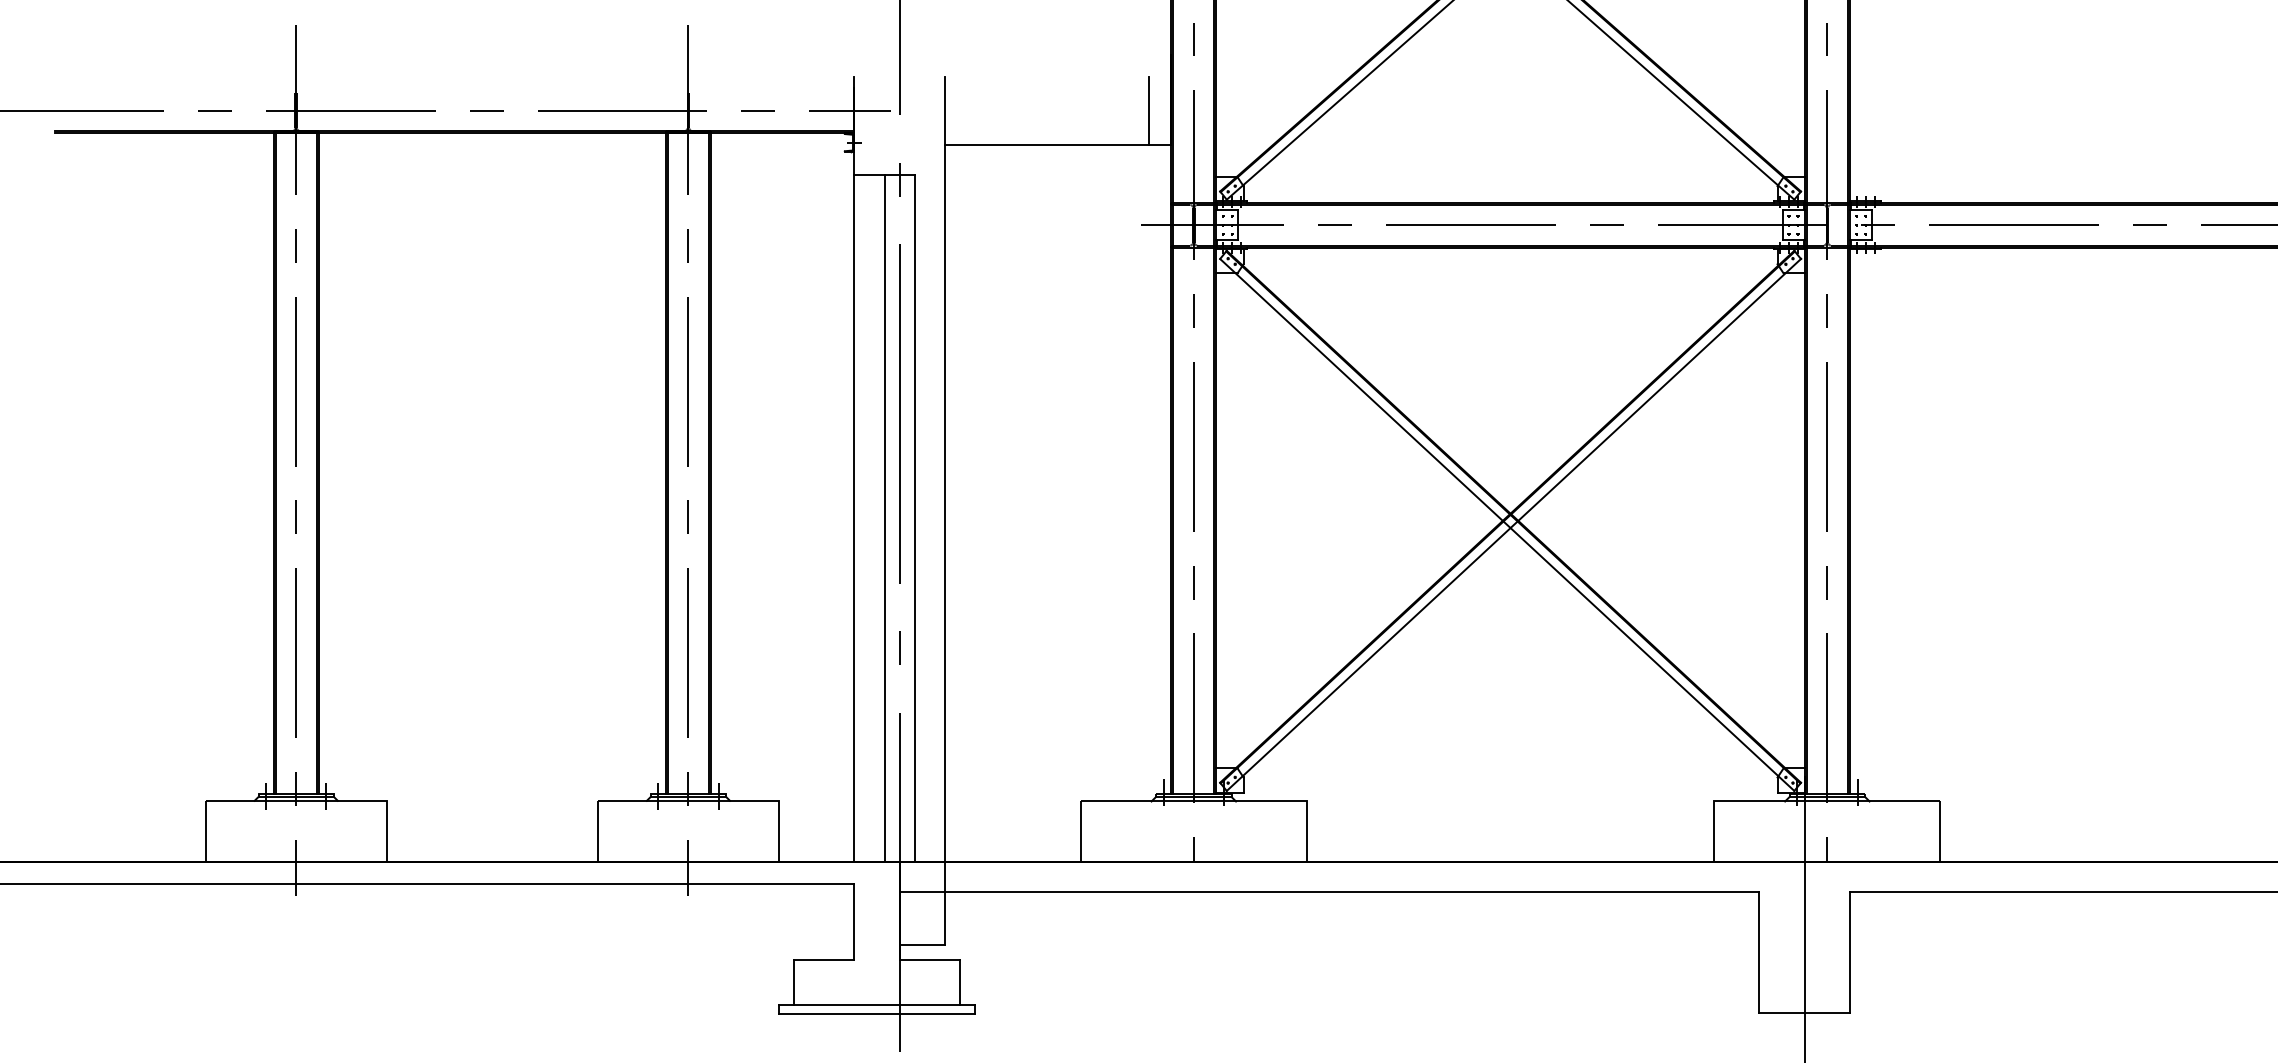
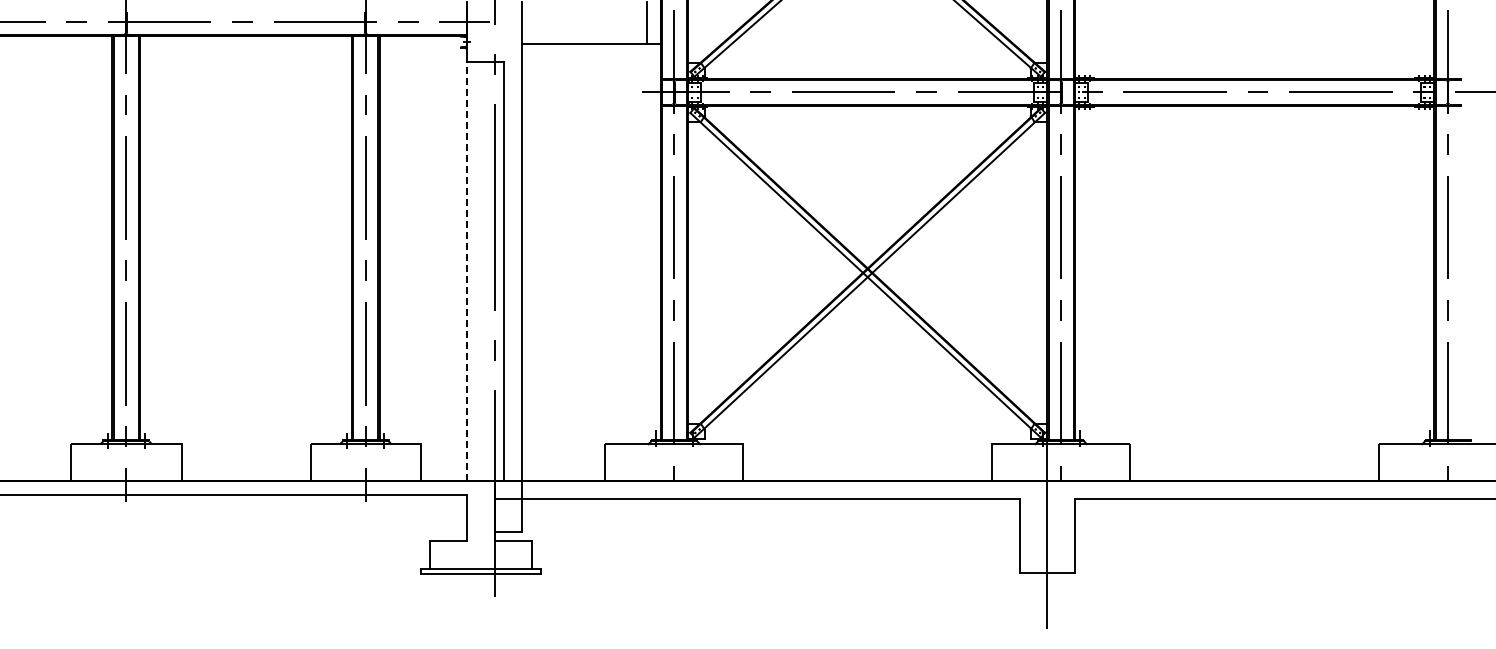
line: (855, 518) -> (467, 271), solid -> dashed
line: (884, 518) -> (485, 271), removed

